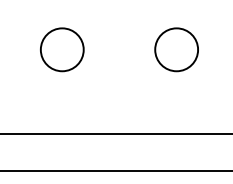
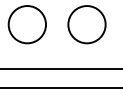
circle: (60, 49) -> (26, 24), size x1.67
circle: (175, 49) -> (86, 24), size x1.67

